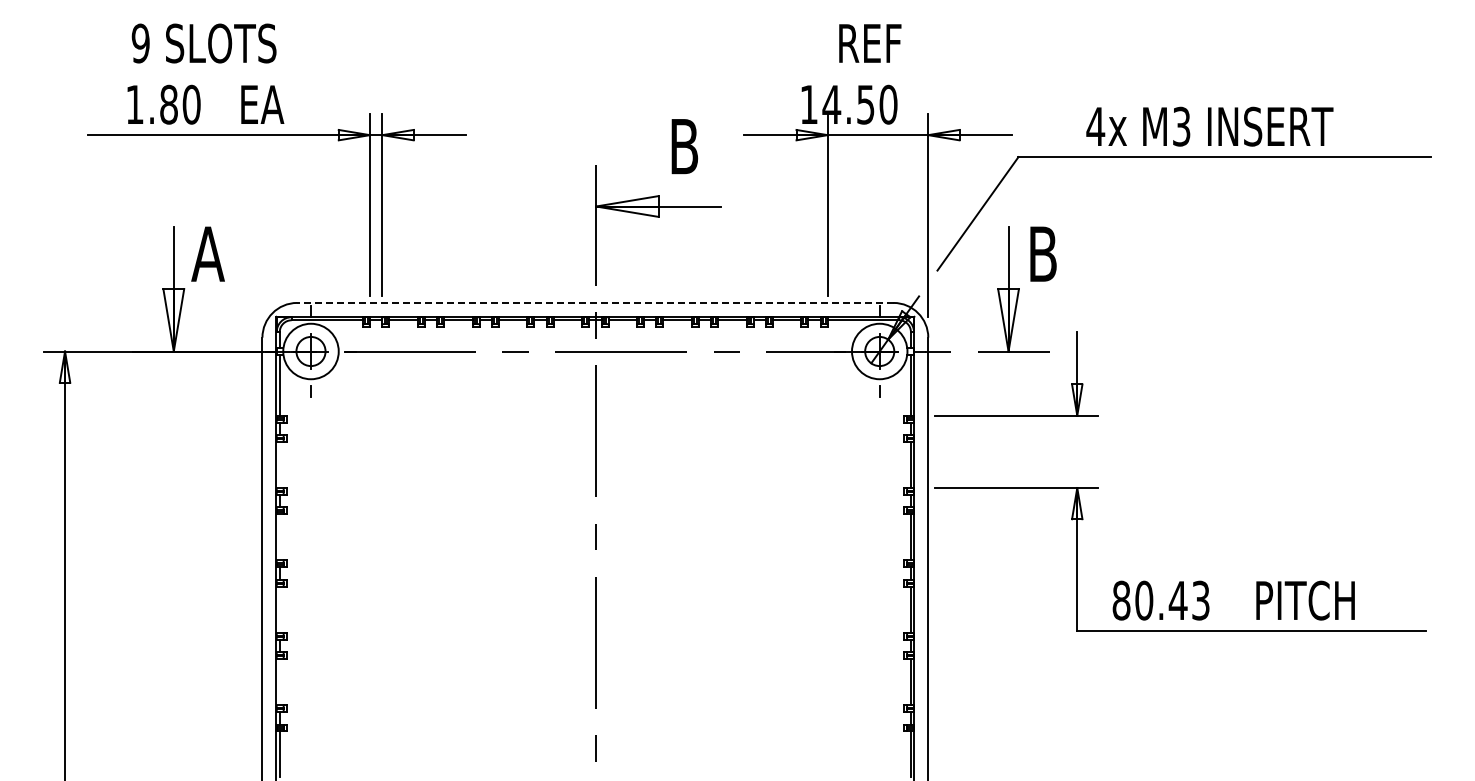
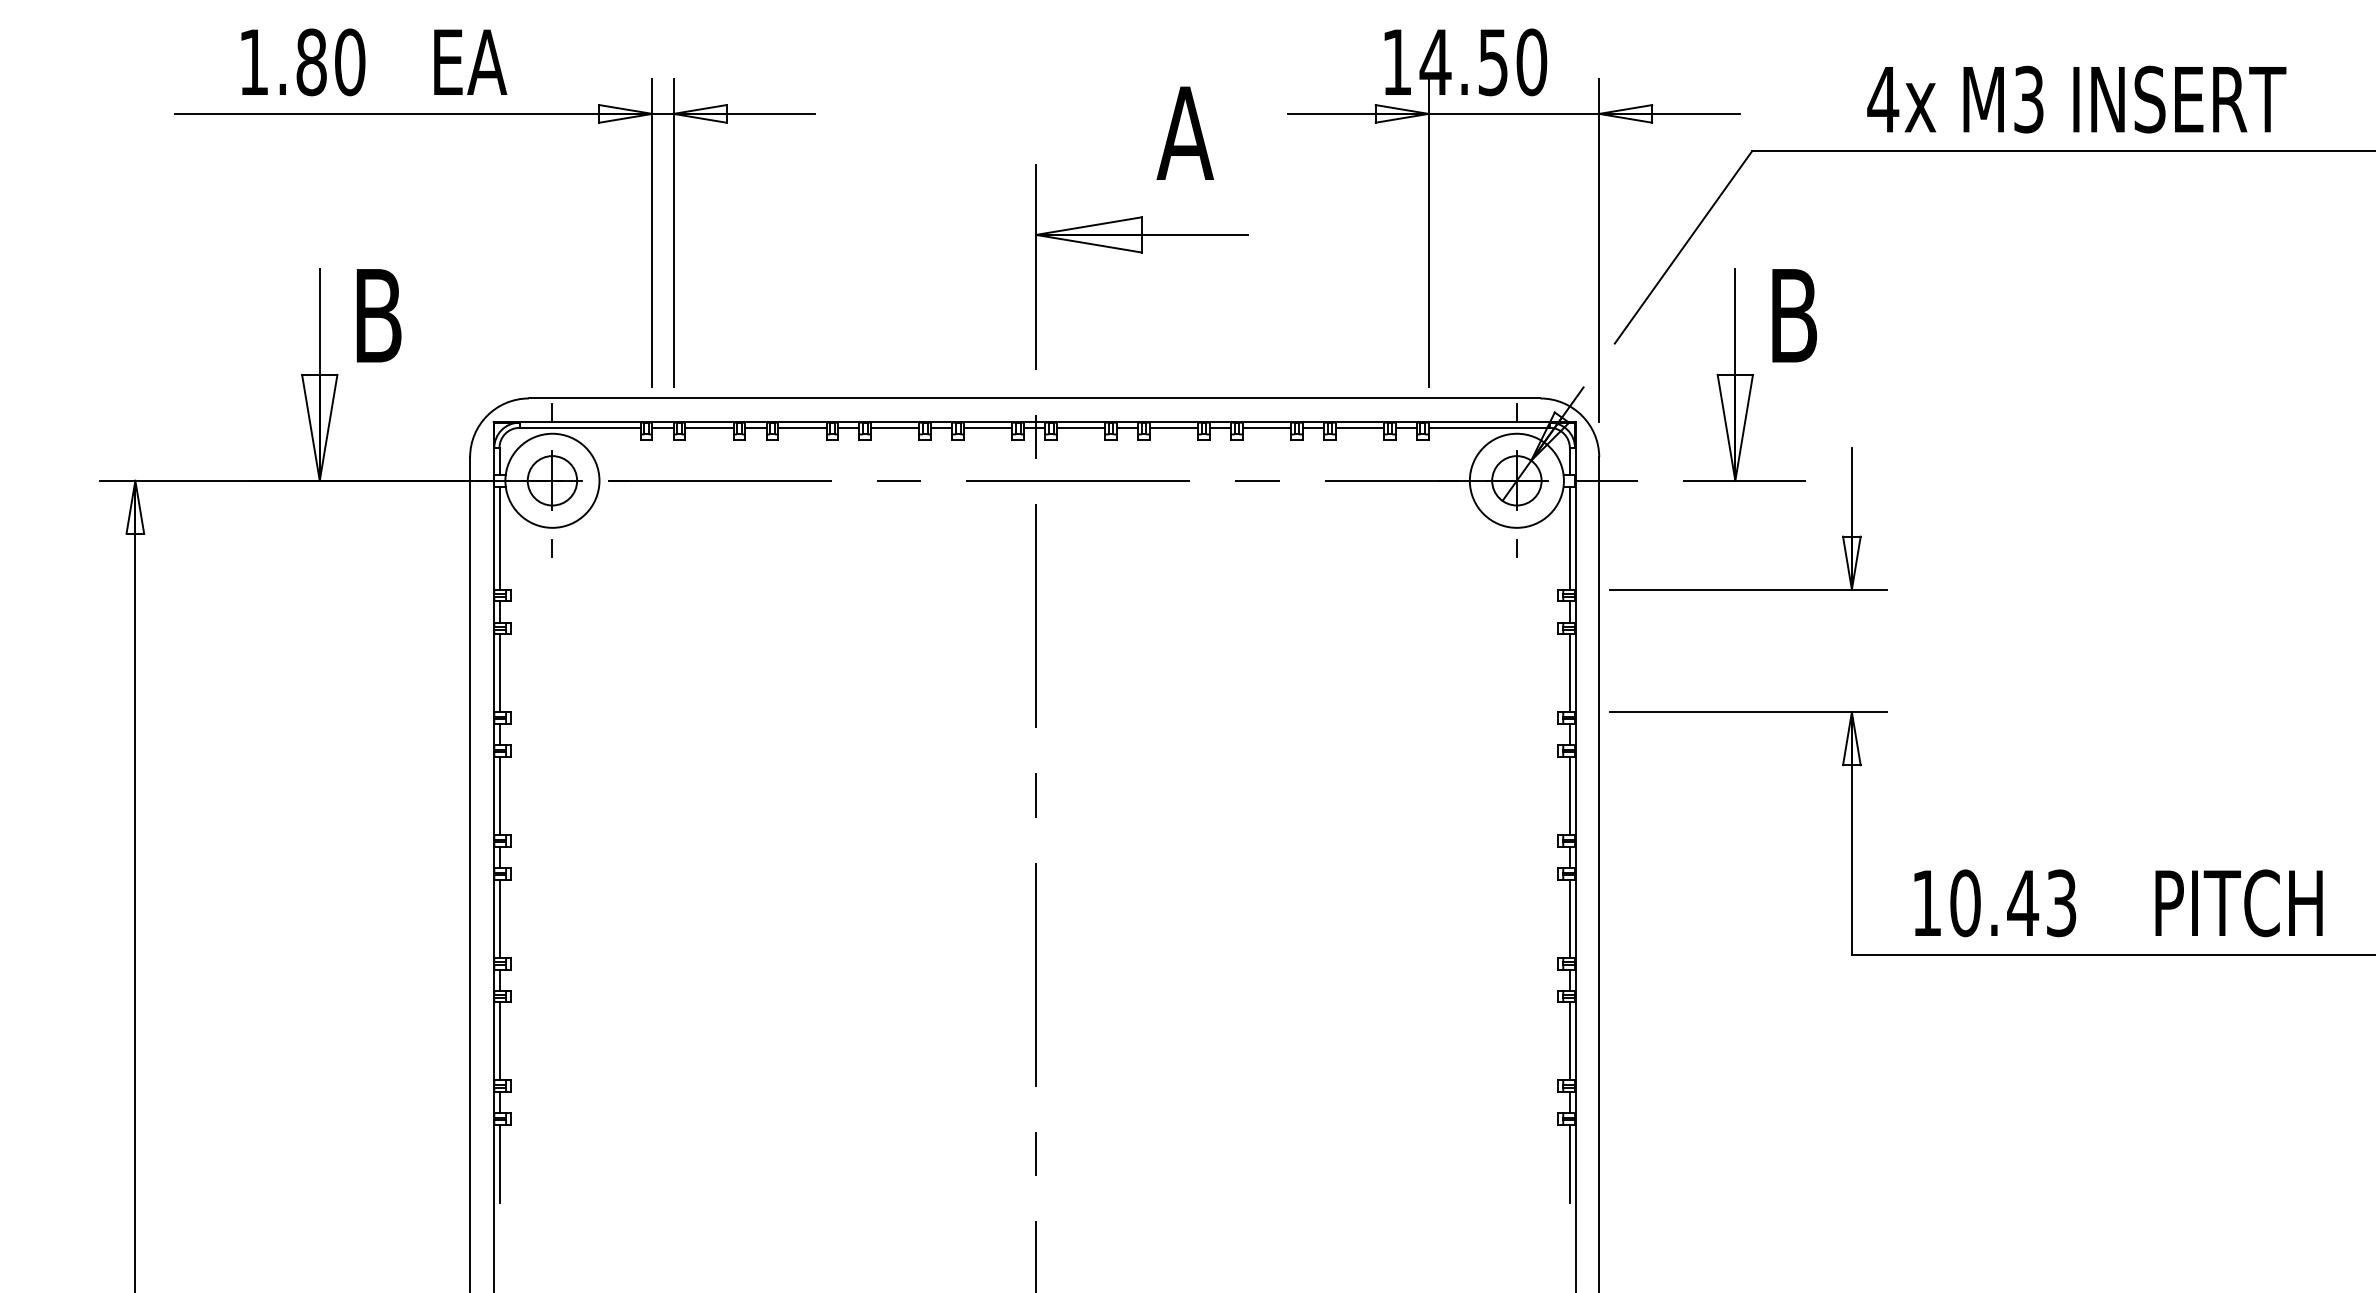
text: (683, 146) -> (1184, 133), B -> A
text: (207, 253) -> (376, 314), A -> B
line: (594, 302) -> (1033, 397), dashed -> solid
line: (279, 465) -> (499, 674), added
line: (279, 537) -> (499, 796), added
text: (1121, 600) -> (1926, 903), 80.43 -> 10.43
line: (279, 609) -> (499, 918), added
line: (279, 682) -> (499, 1042), added

